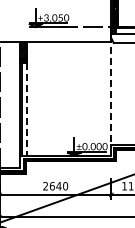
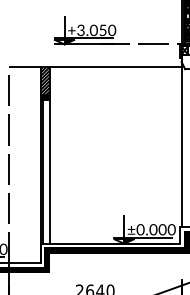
line: (111, 91) -> (181, 144), dashed -> solid
line: (26, 109) -> (50, 172), dashed -> solid

